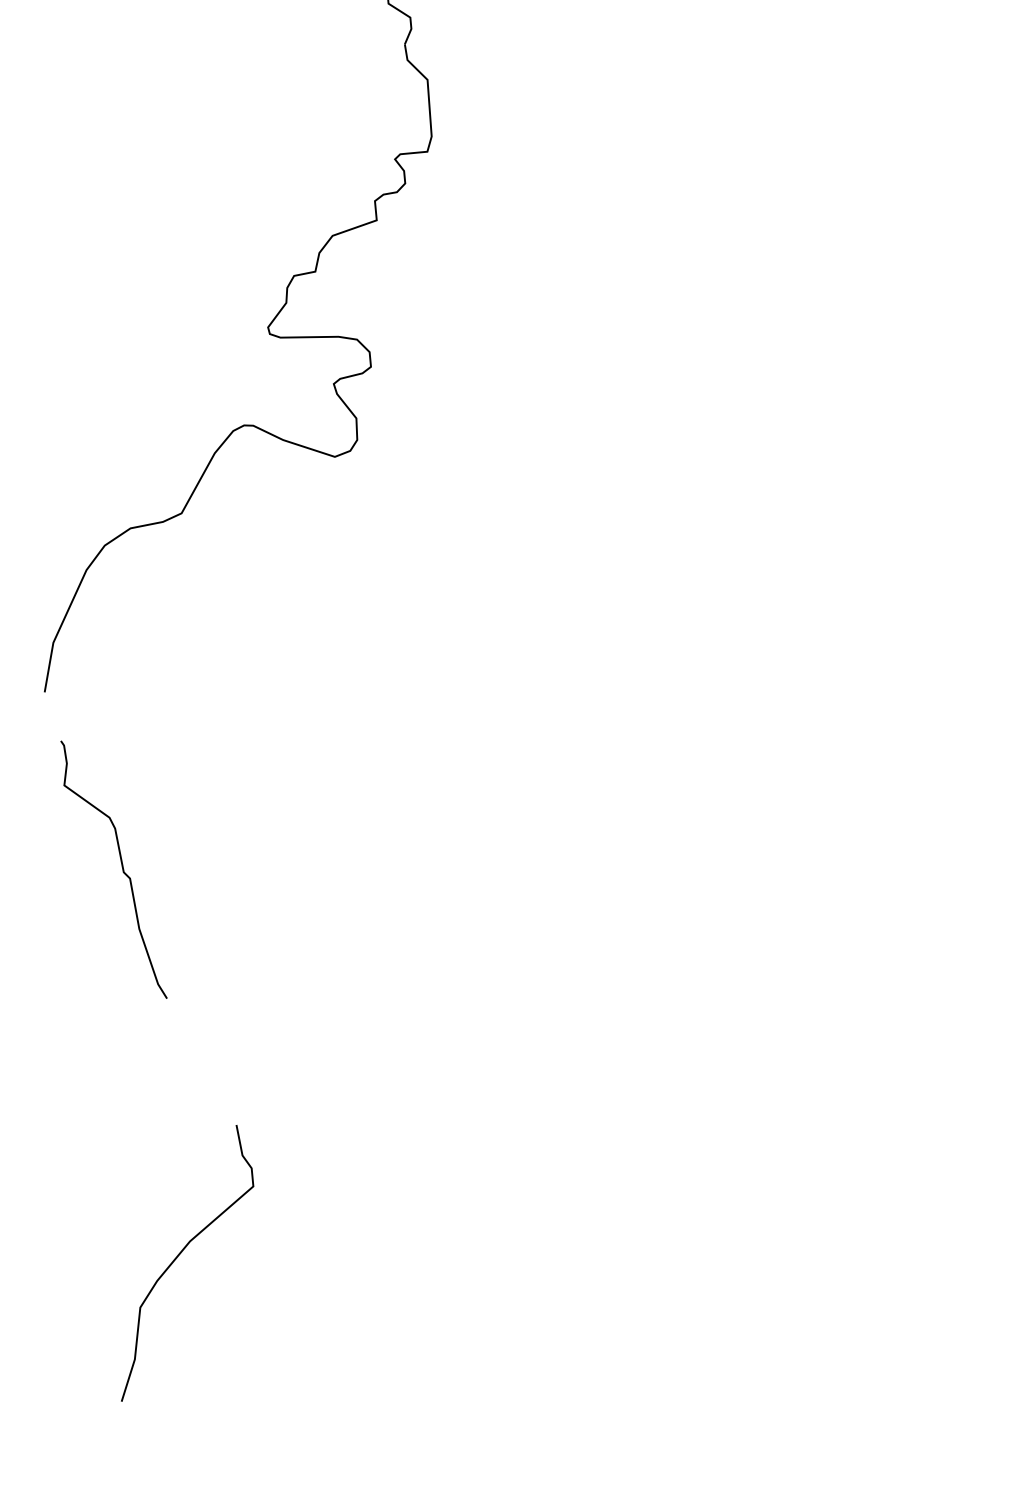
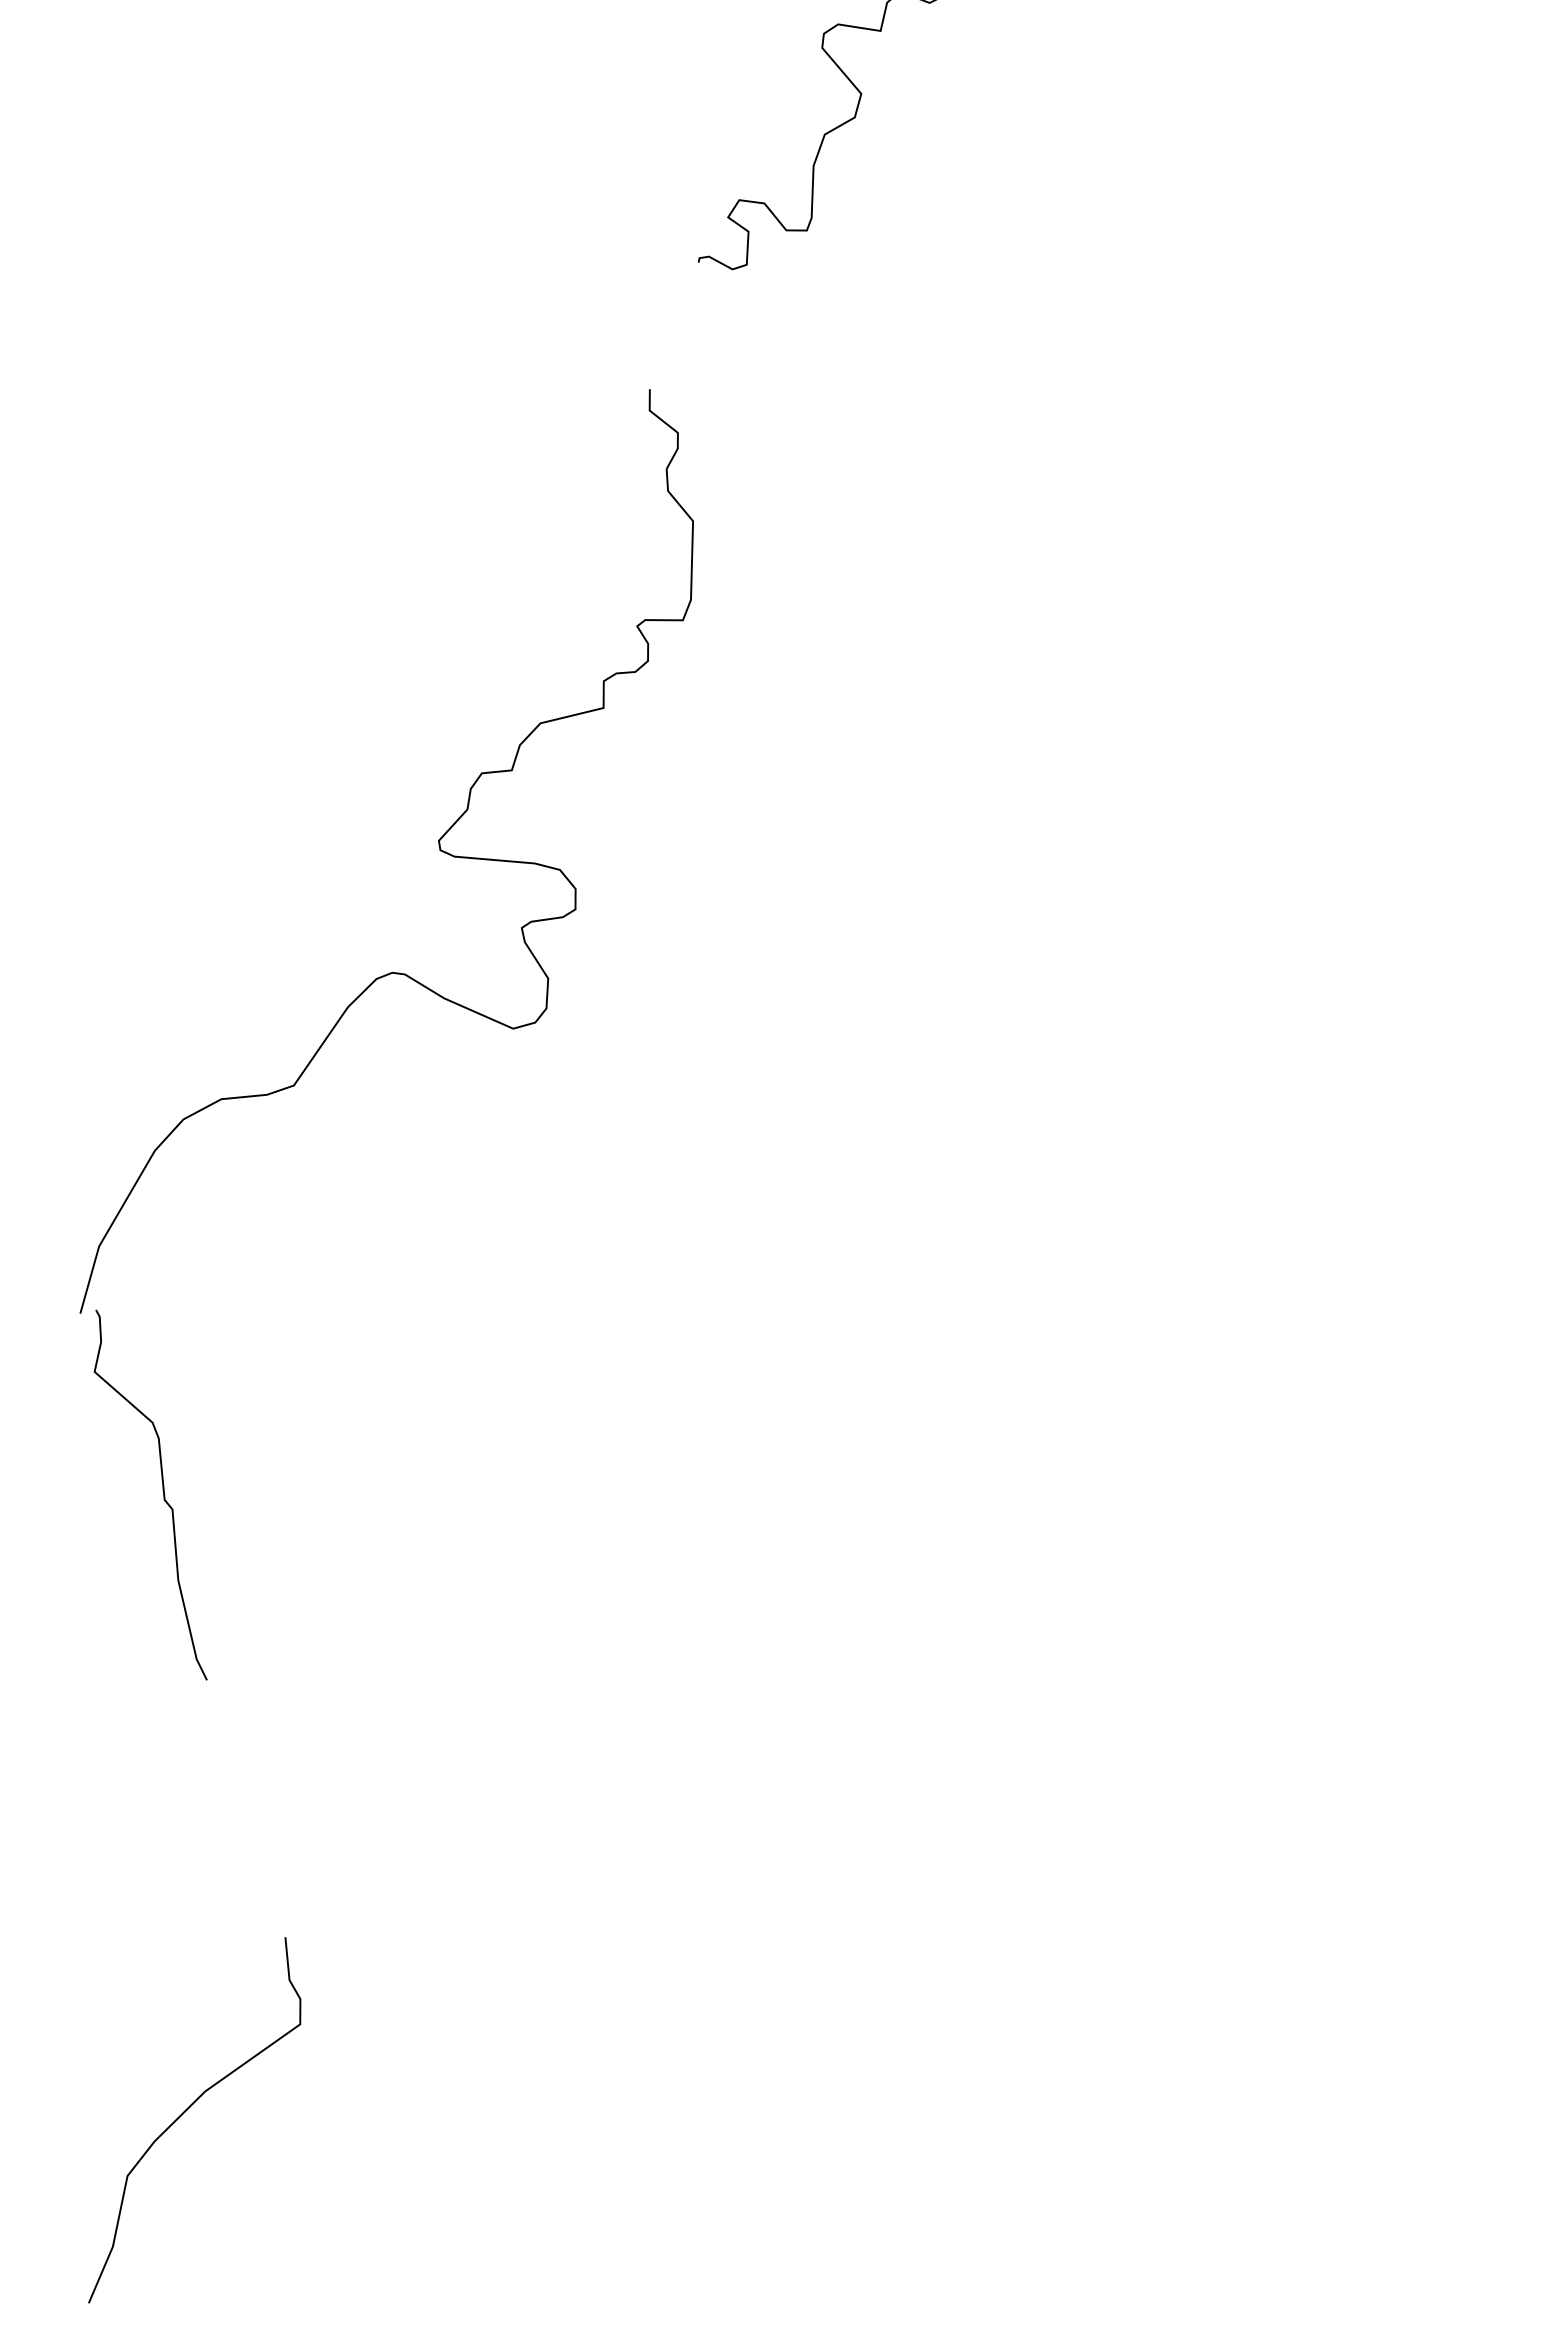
curve: (121, 865) -> (162, 1490), moved

